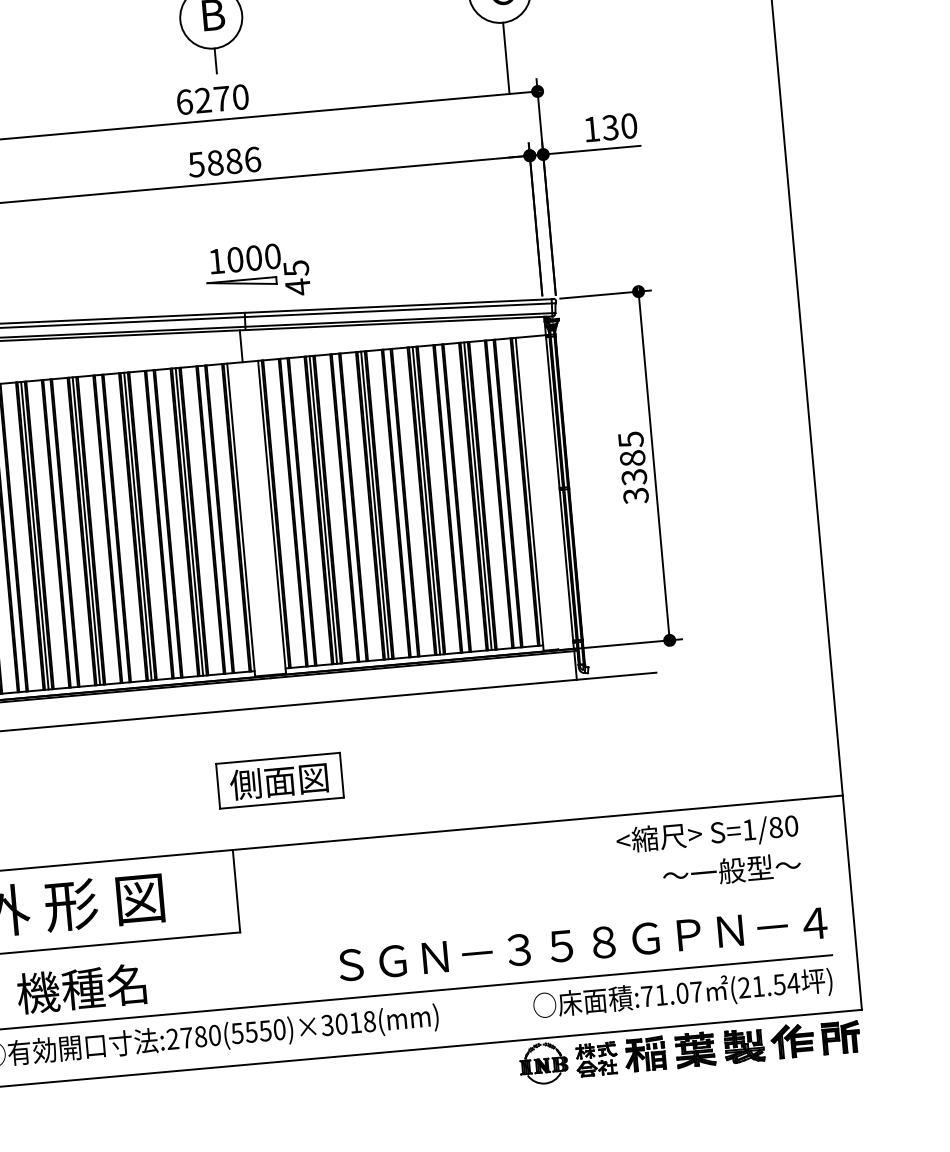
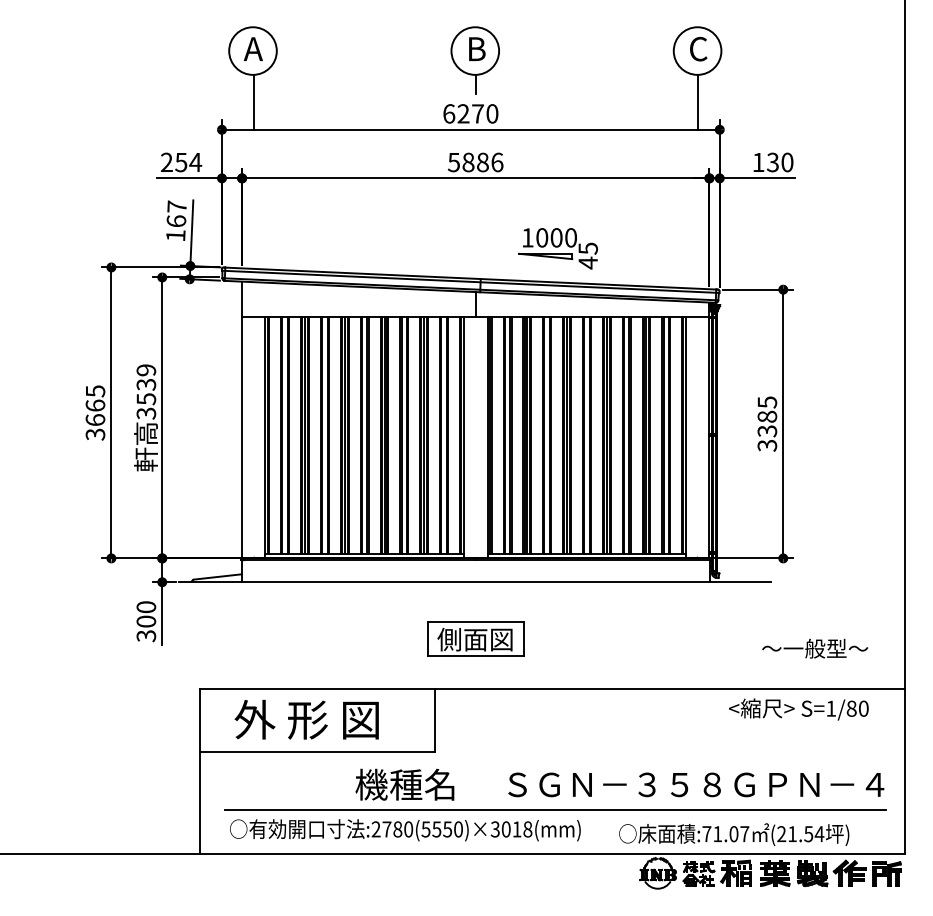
part: (256, 271) -> (557, 248), moved
text: (732, 870) -> (815, 648), moved
text: (81, 988) -> (404, 784), moved
text: (683, 993) -> (734, 834), moved

